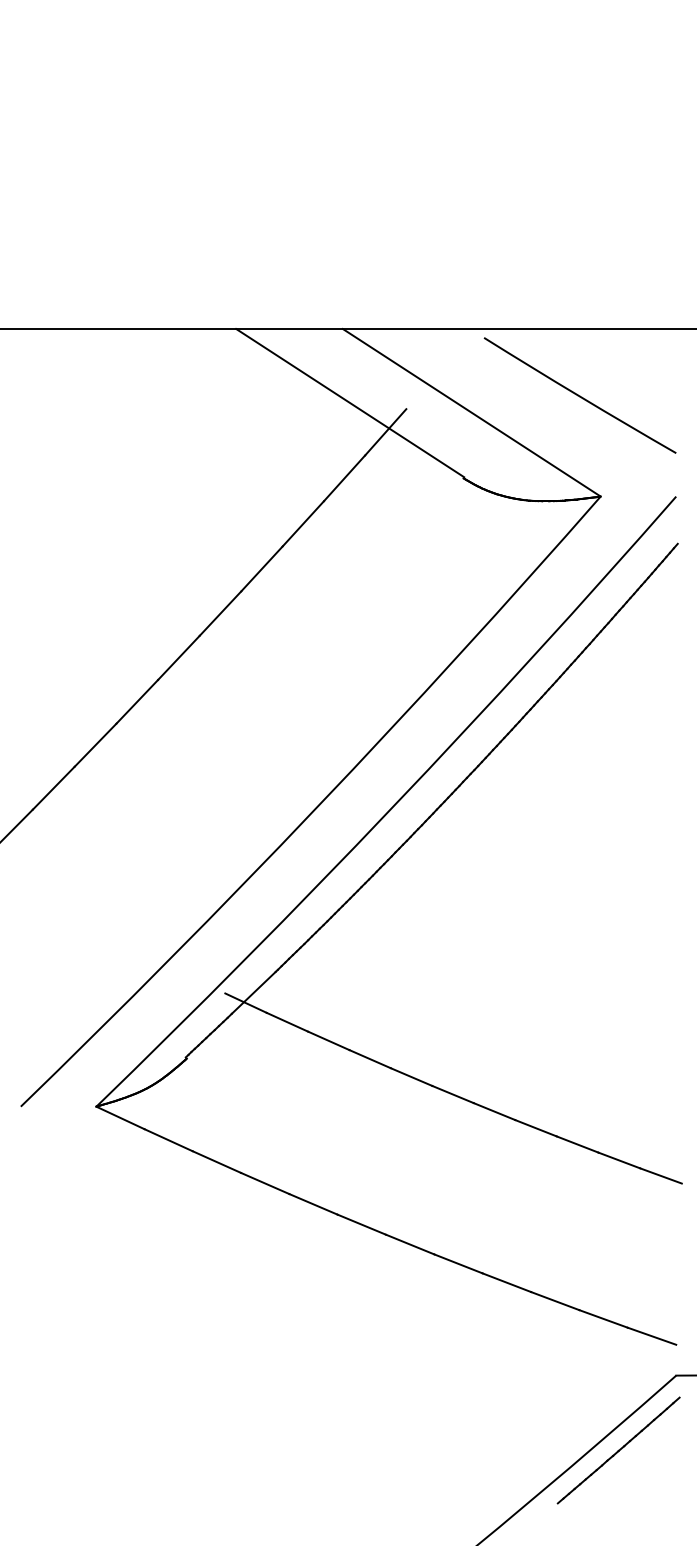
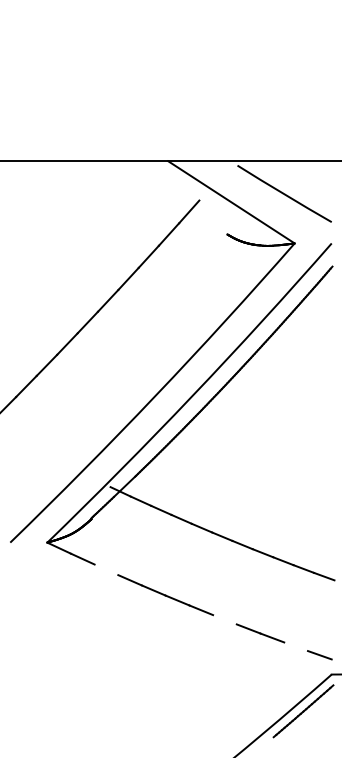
line: (349, 402) -> (171, 197), removed
line: (216, 1161) -> (106, 569), removed
line: (457, 1263) -> (224, 619), removed
line: (602, 1318) -> (295, 646), removed

